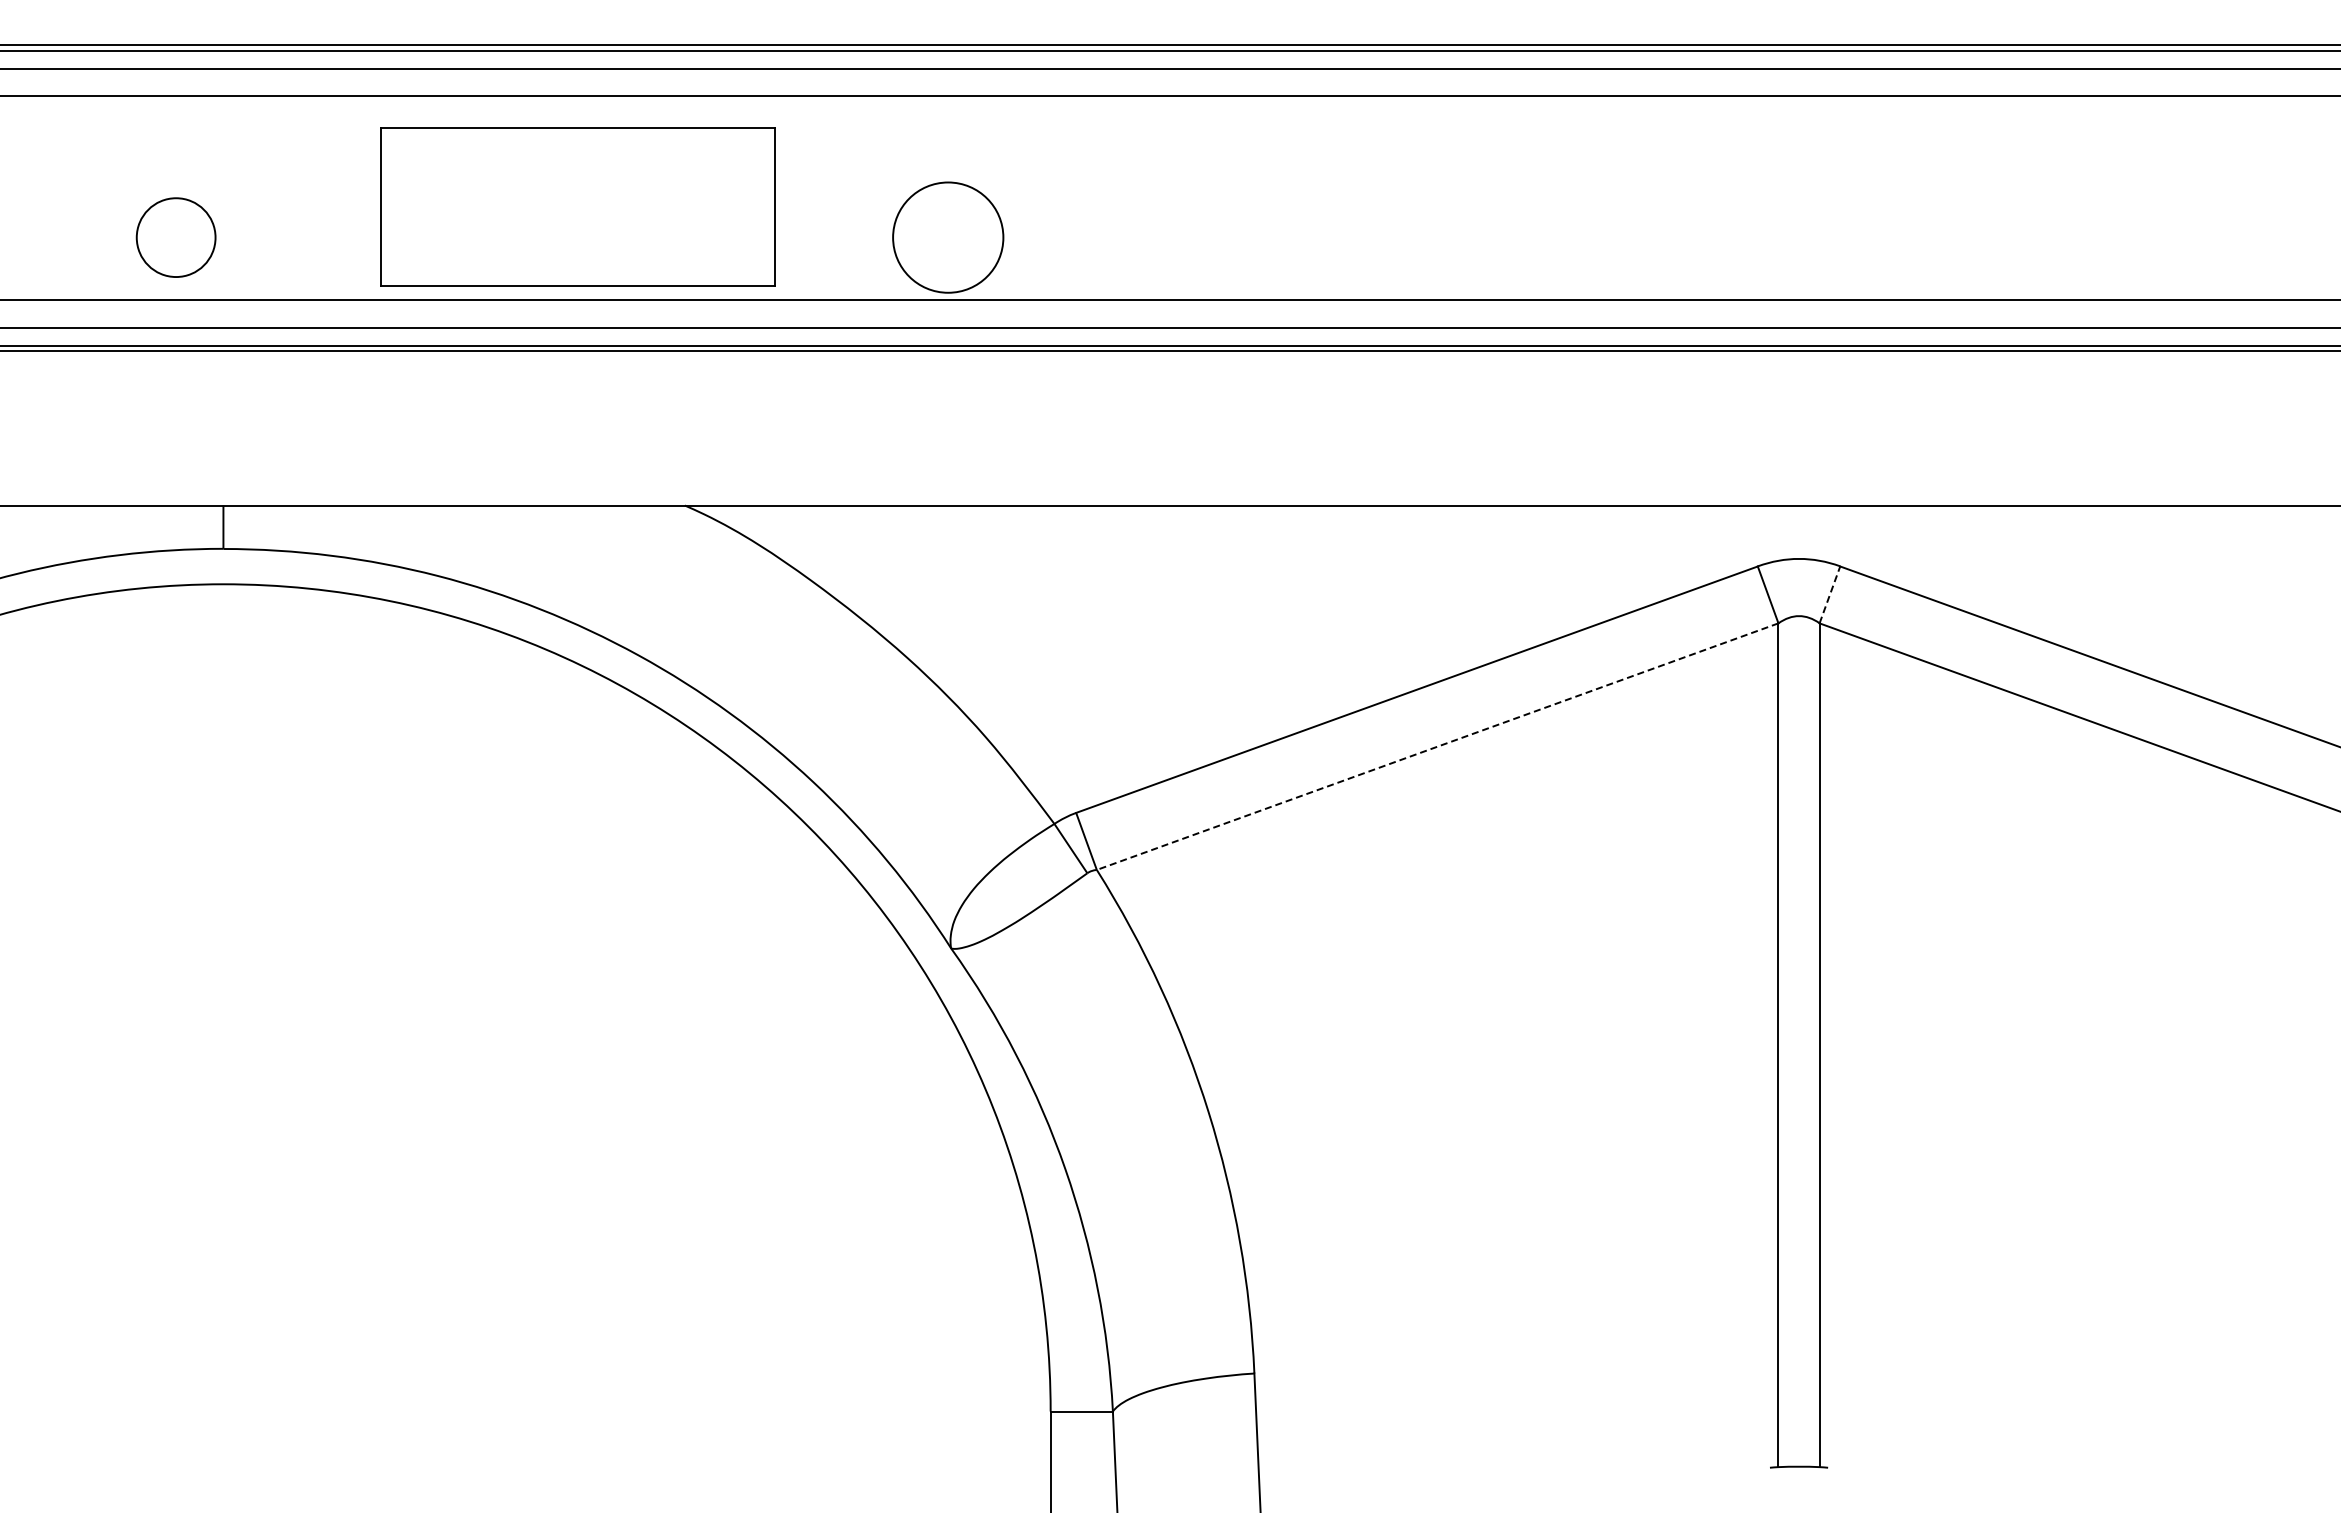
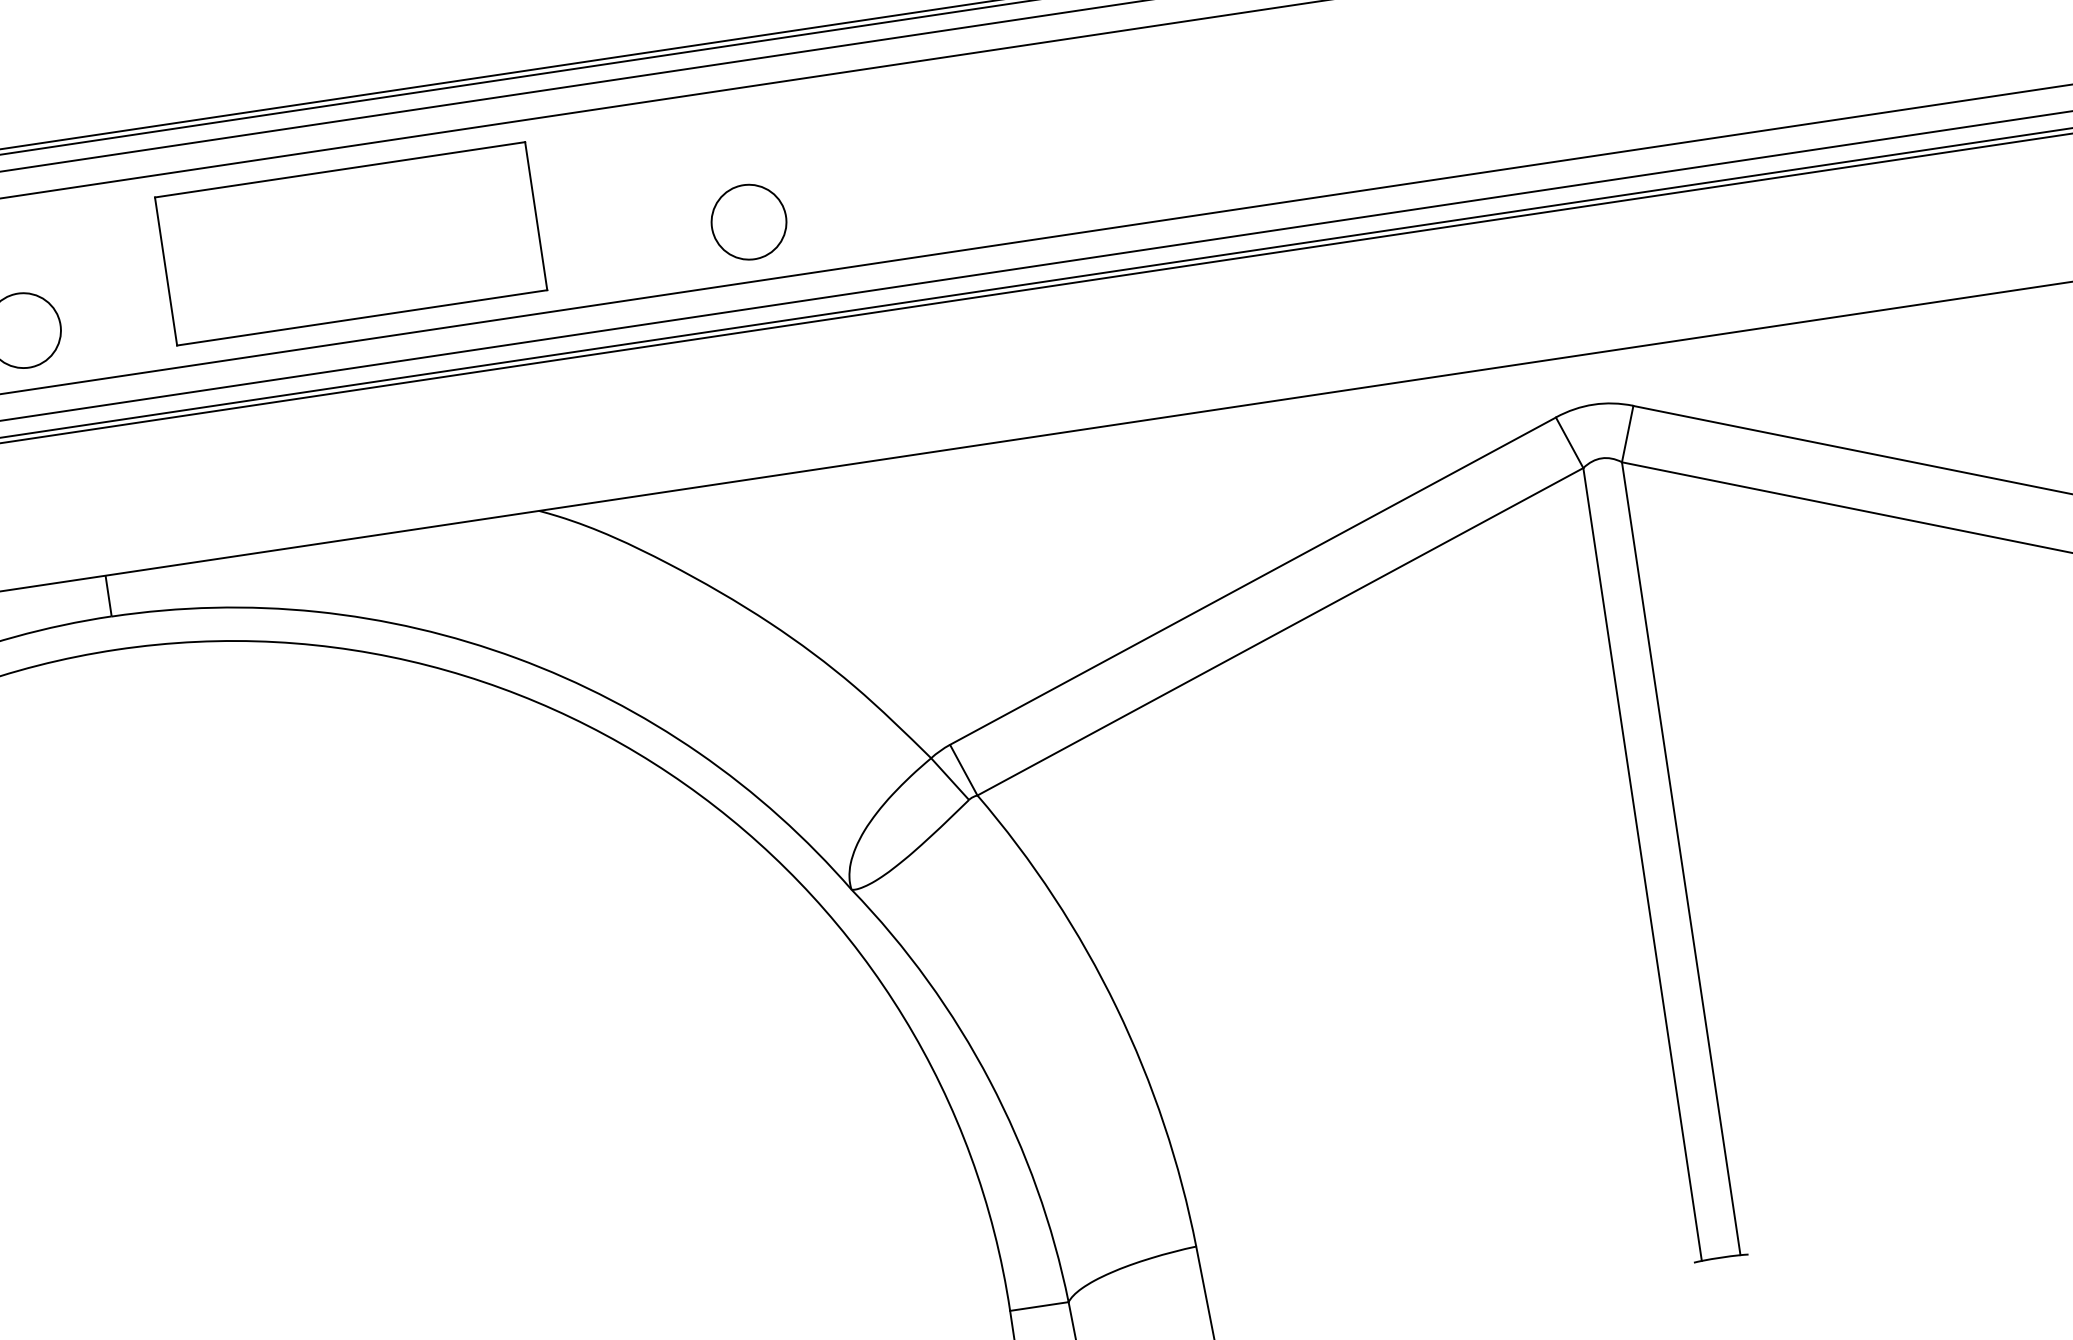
part: (577, 206) -> (350, 243), moved
circle: (947, 237) -> (748, 222), size x0.71
line: (1830, 594) -> (1628, 433), dashed -> solid
line: (1437, 746) -> (1280, 631), dashed -> solid

